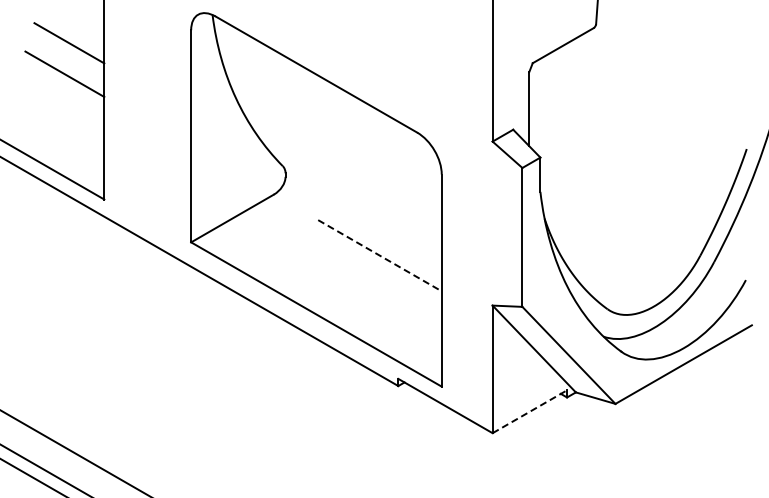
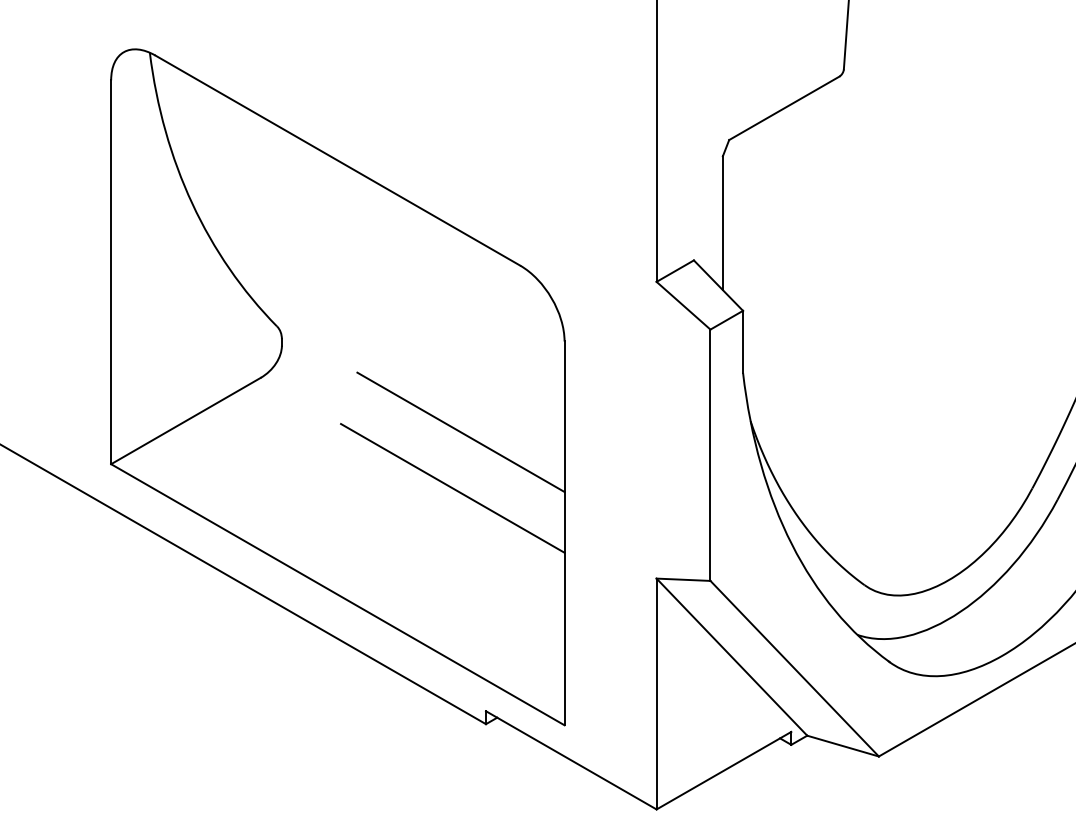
line: (384, 224) -> (460, 431), added
line: (380, 255) -> (453, 487), dashed -> solid
line: (529, 411) -> (723, 770), dashed -> solid

